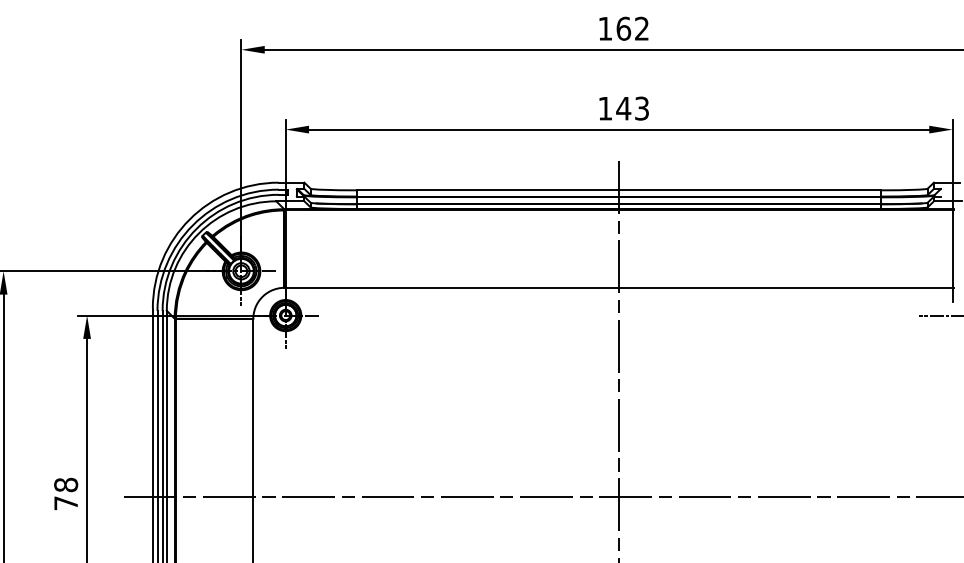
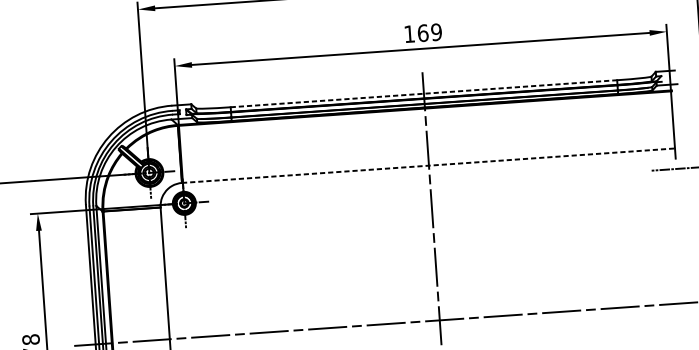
text: (632, 108) -> (429, 32), 143 -> 169
line: (619, 190) -> (424, 93), solid -> dashed
line: (619, 287) -> (429, 165), solid -> dashed

